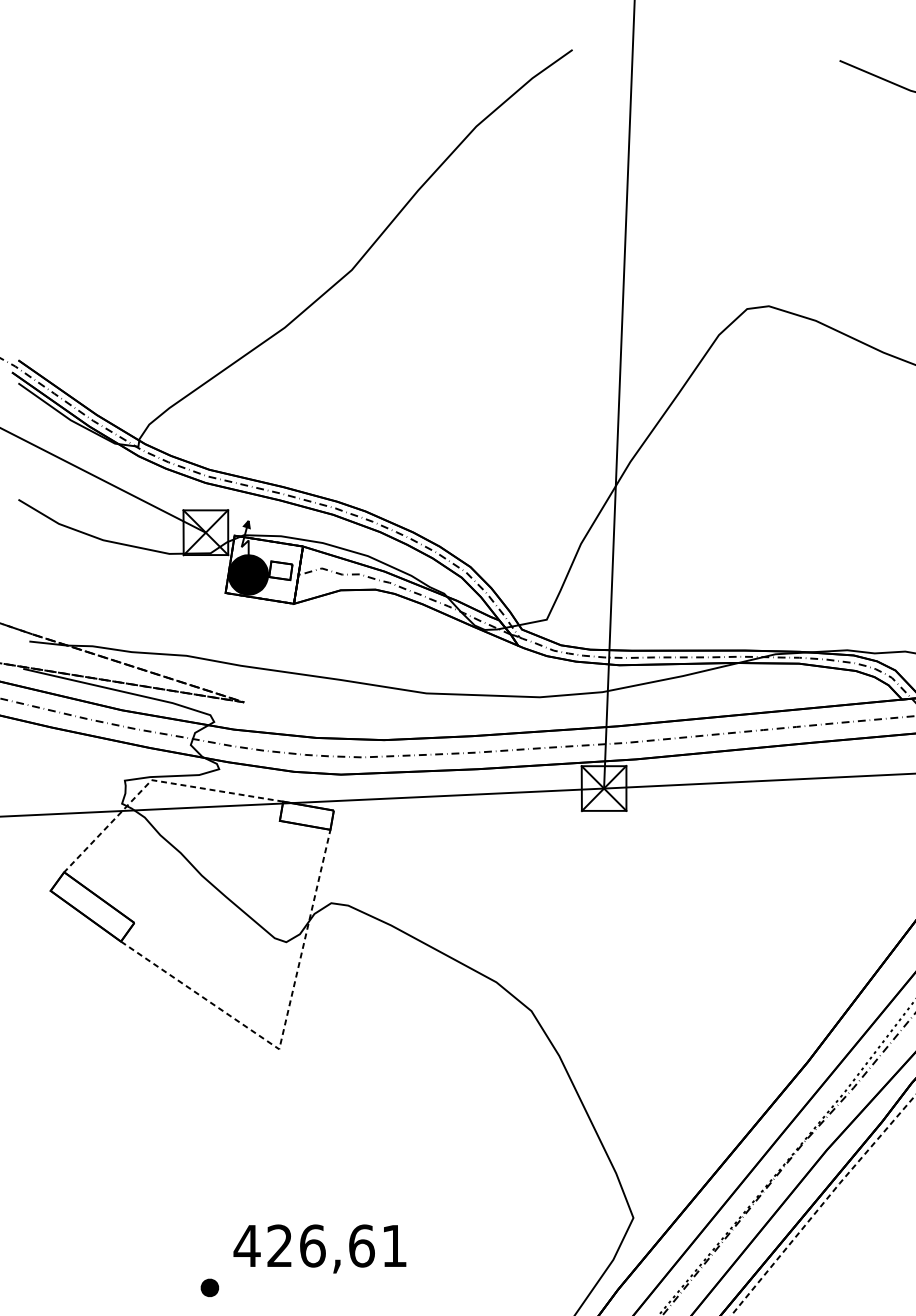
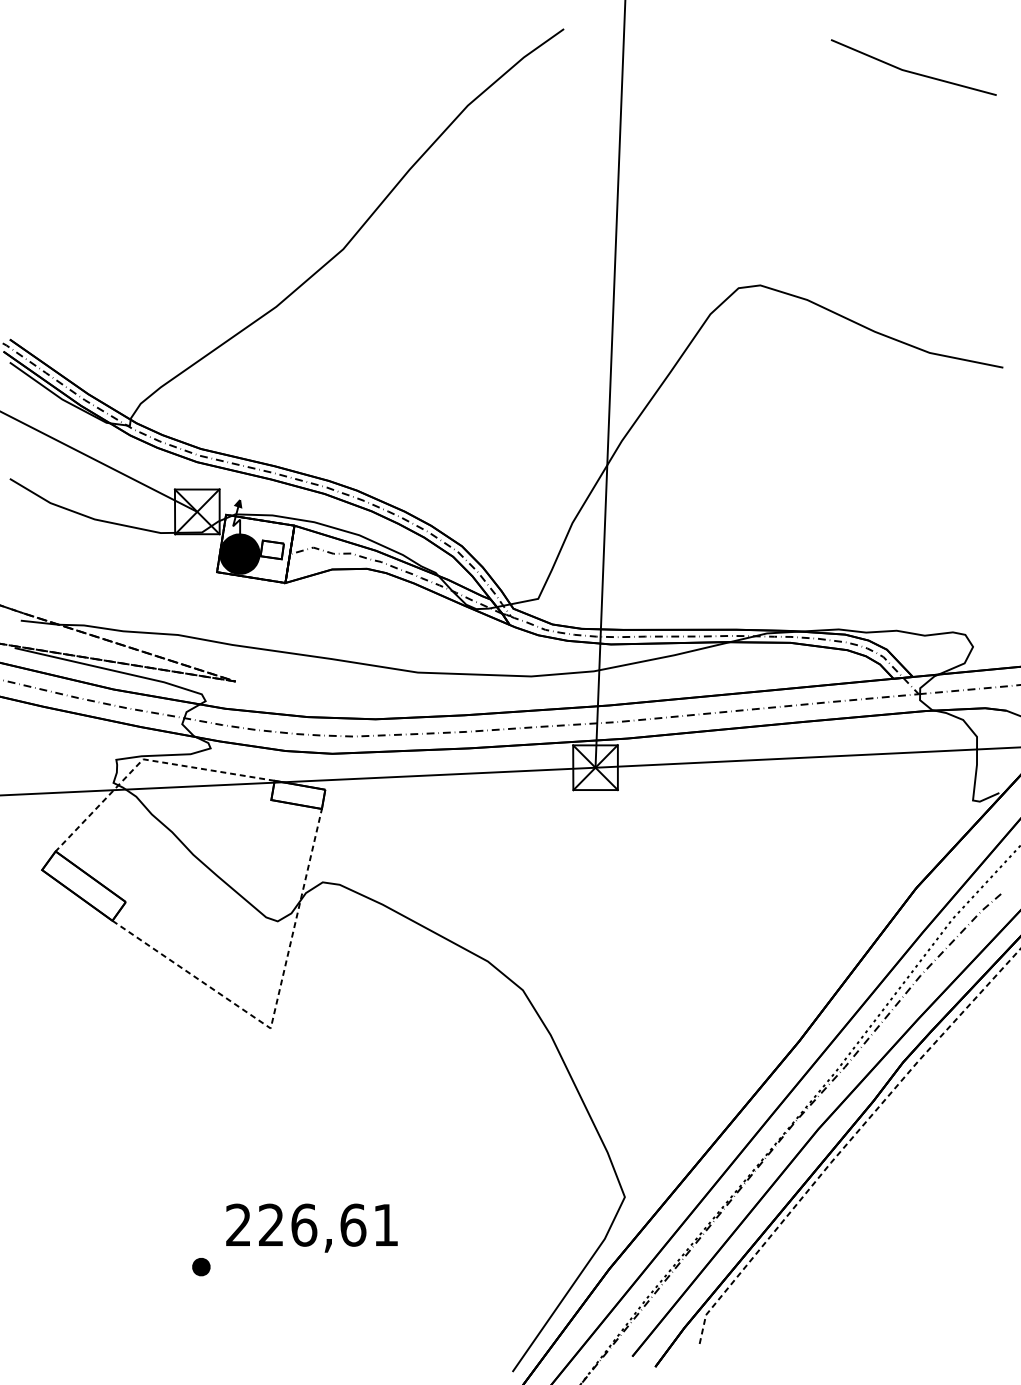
text: (247, 1245) -> (238, 1224), 426,61 -> 226,61

